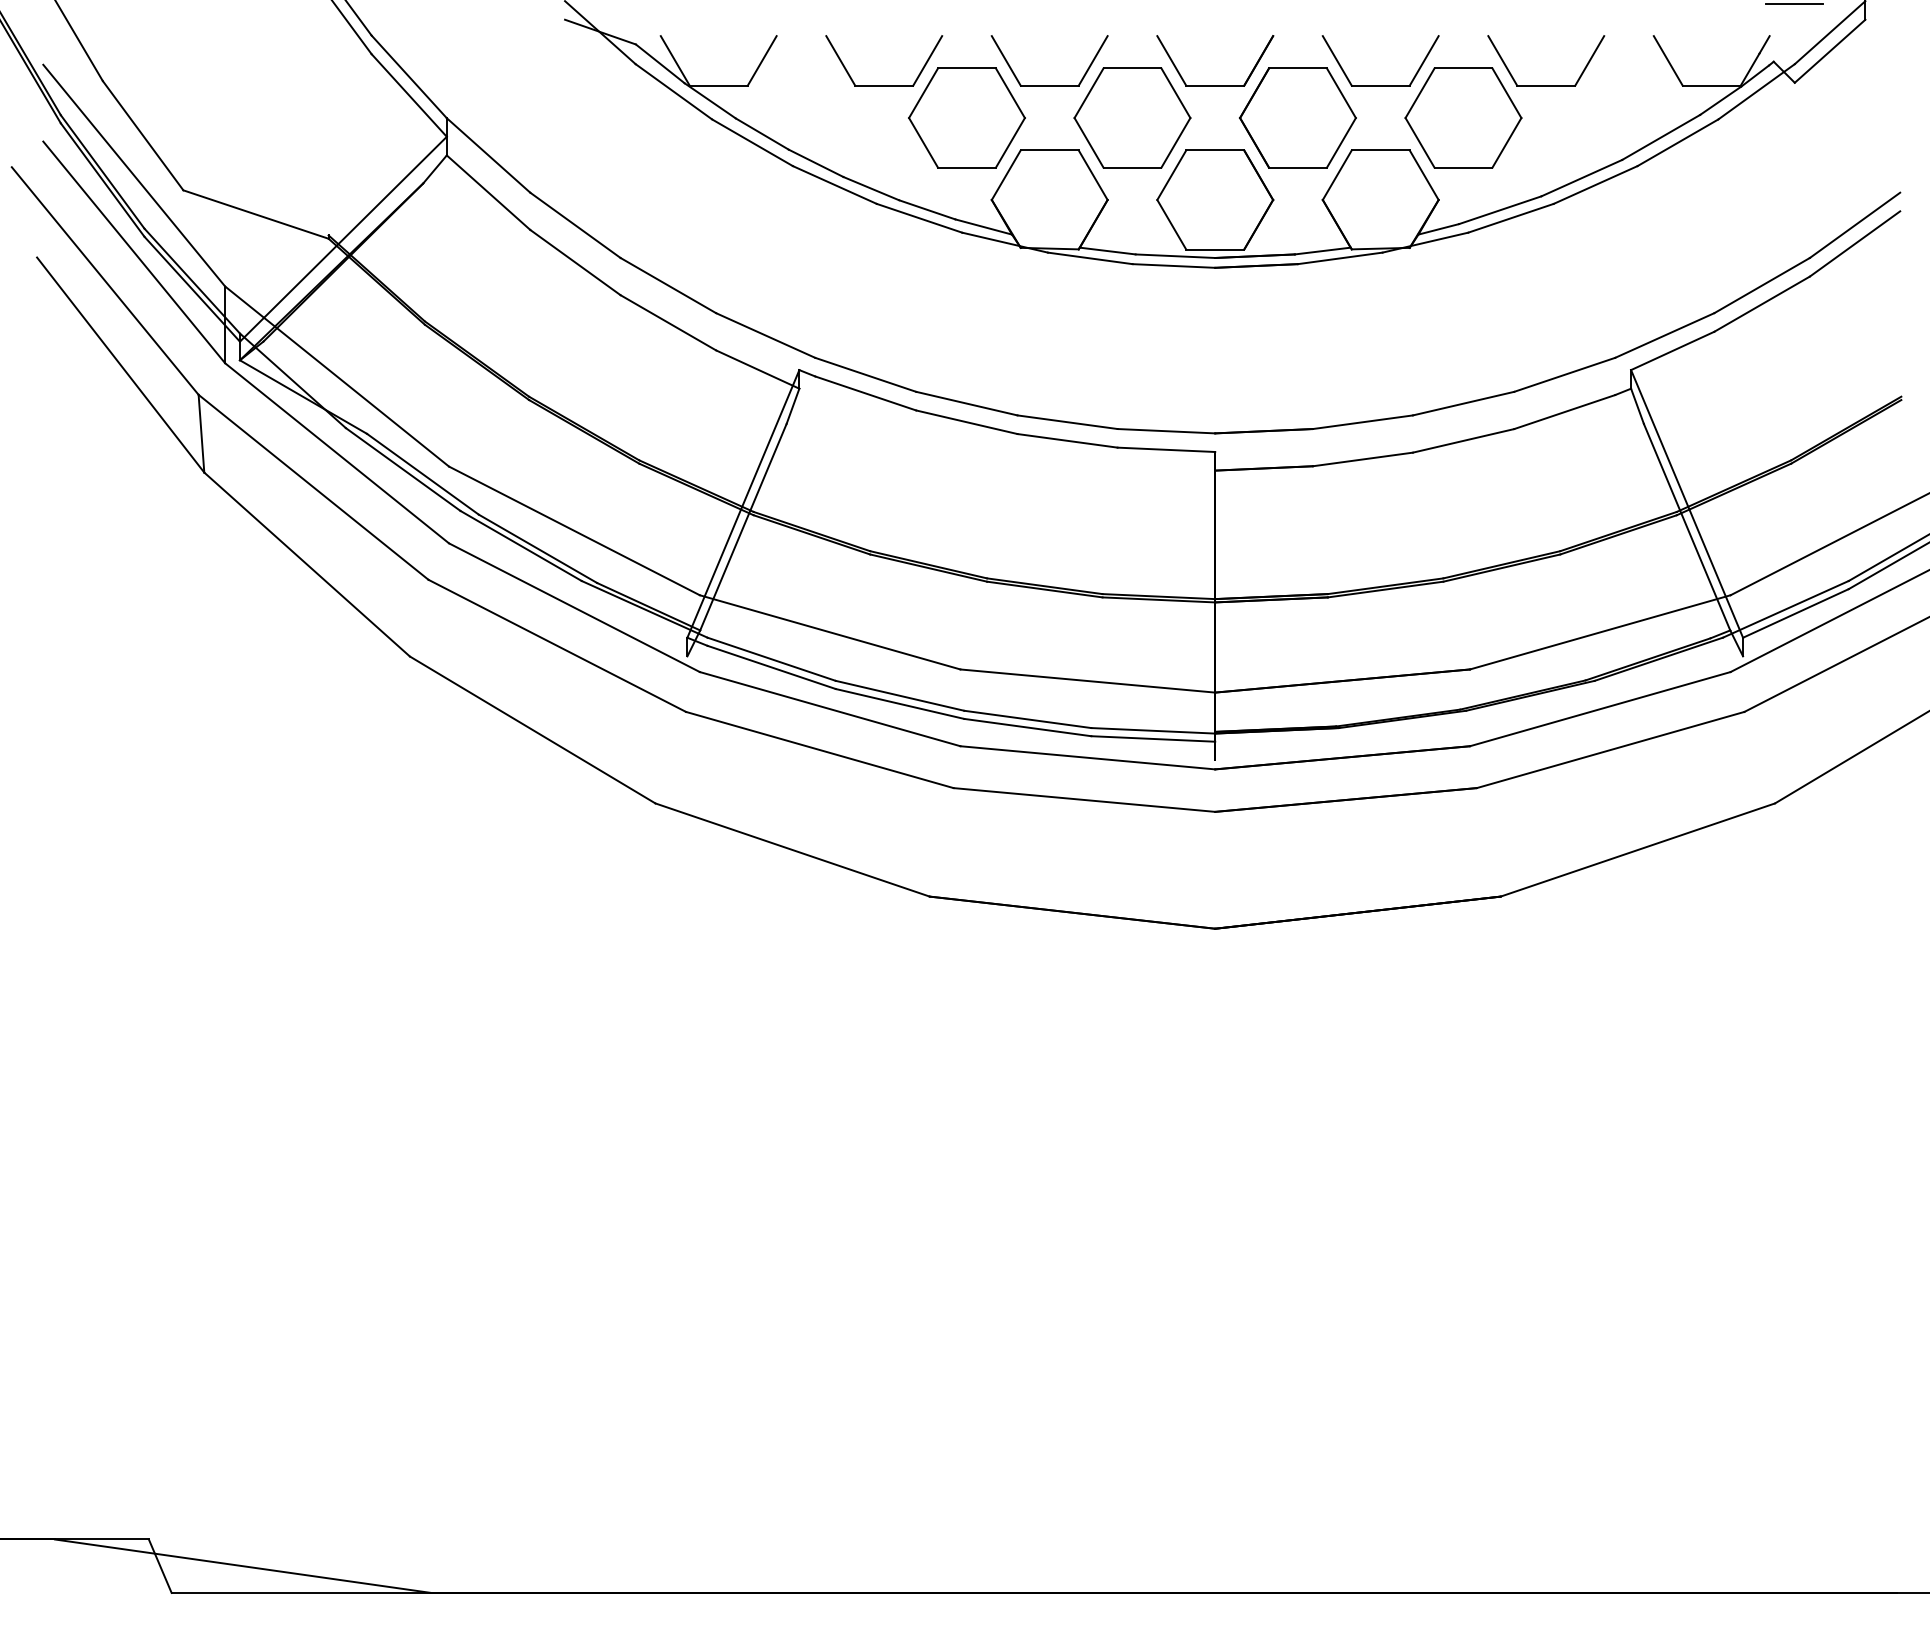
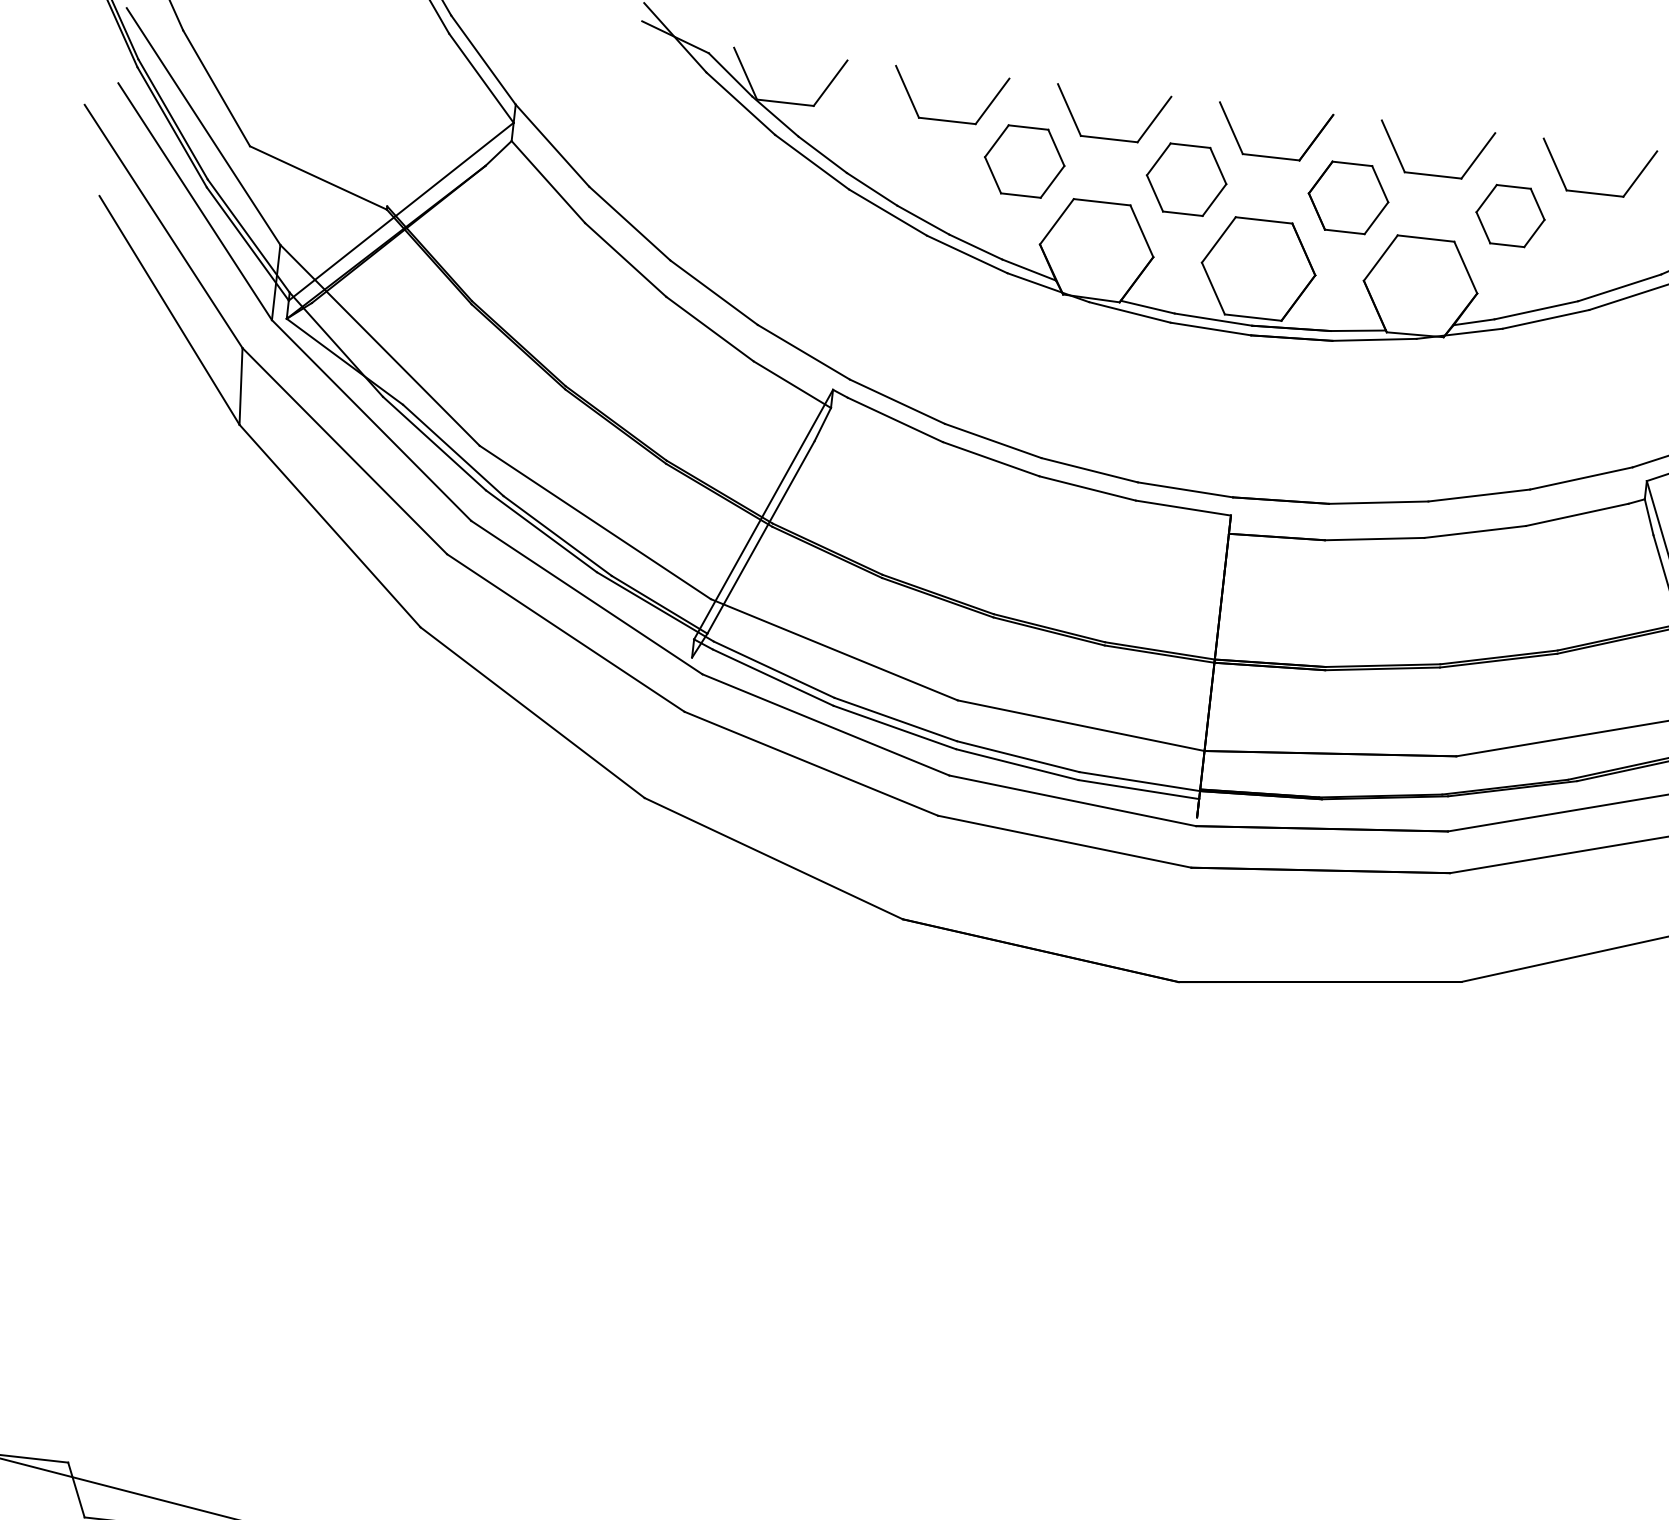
part: (966, 117) -> (1024, 160), size x0.7
part: (1132, 117) -> (1186, 179), size x0.7
part: (1297, 117) -> (1348, 197), size x0.7
part: (1463, 117) -> (1510, 215), size x0.6

